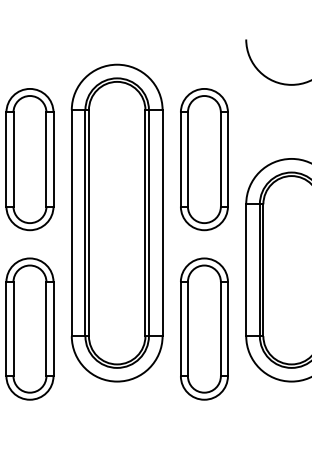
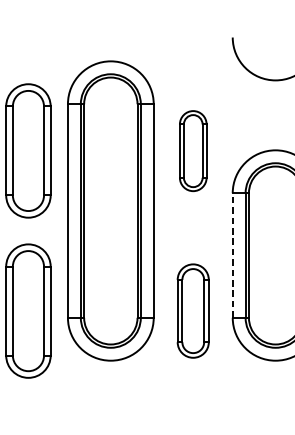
part: (204, 159) -> (193, 150), size x0.6
line: (246, 270) -> (232, 255), solid -> dashed
part: (204, 328) -> (193, 310), size x0.7

